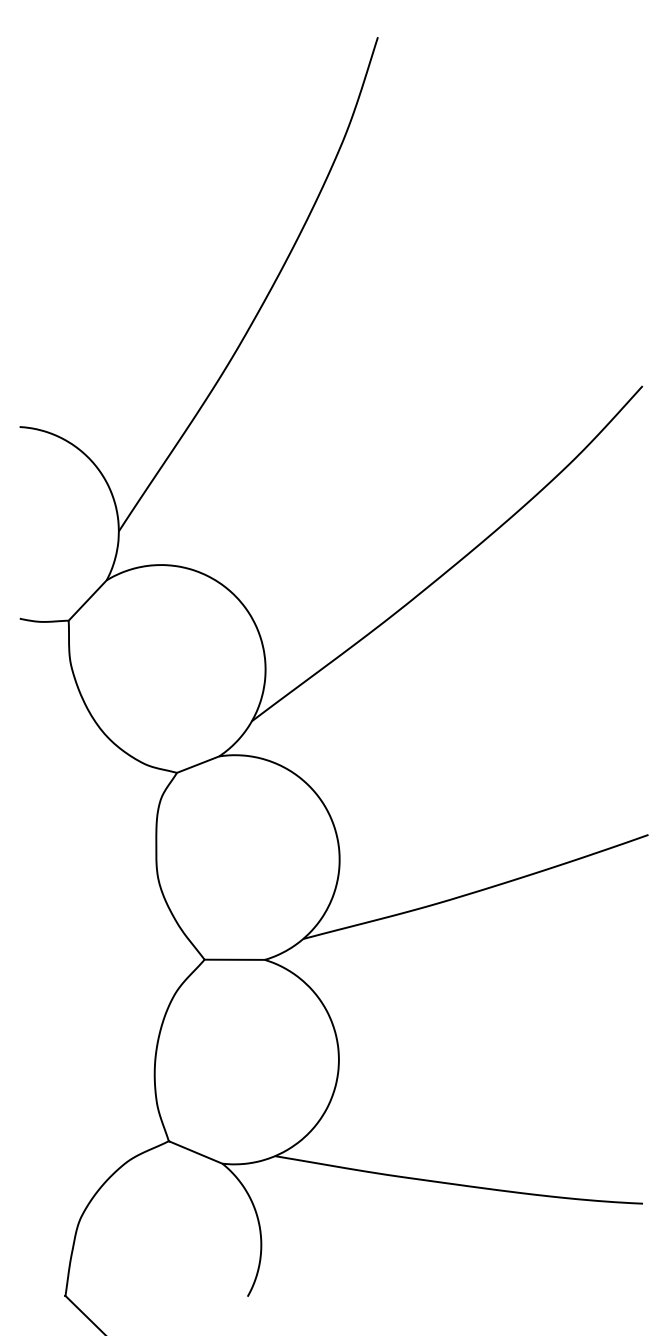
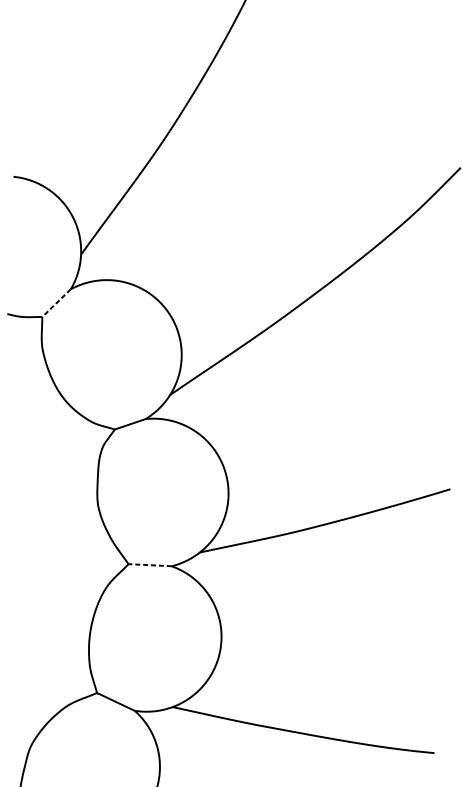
line: (87, 600) -> (56, 303), solid -> dashed
line: (234, 959) -> (149, 564), solid -> dashed

